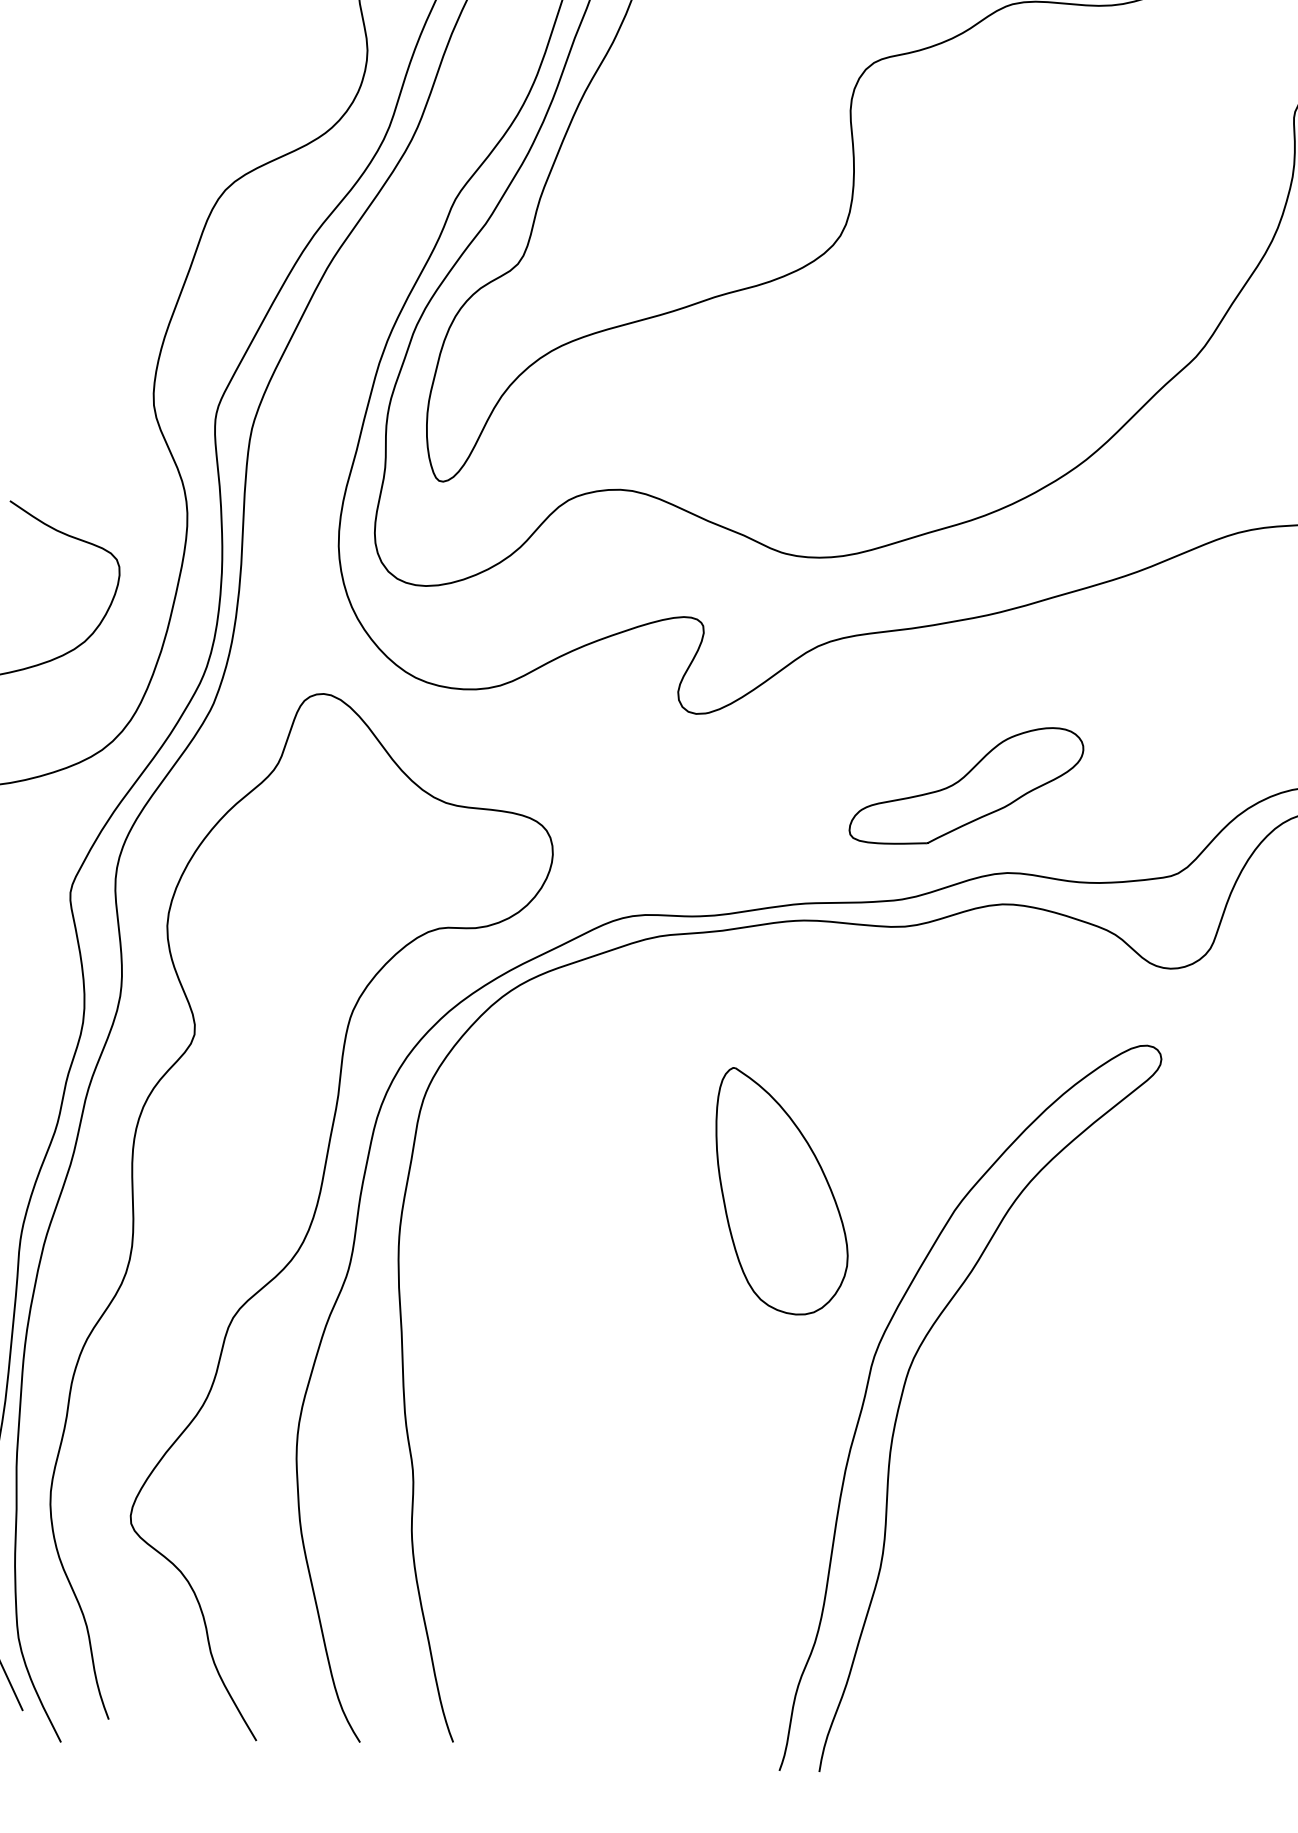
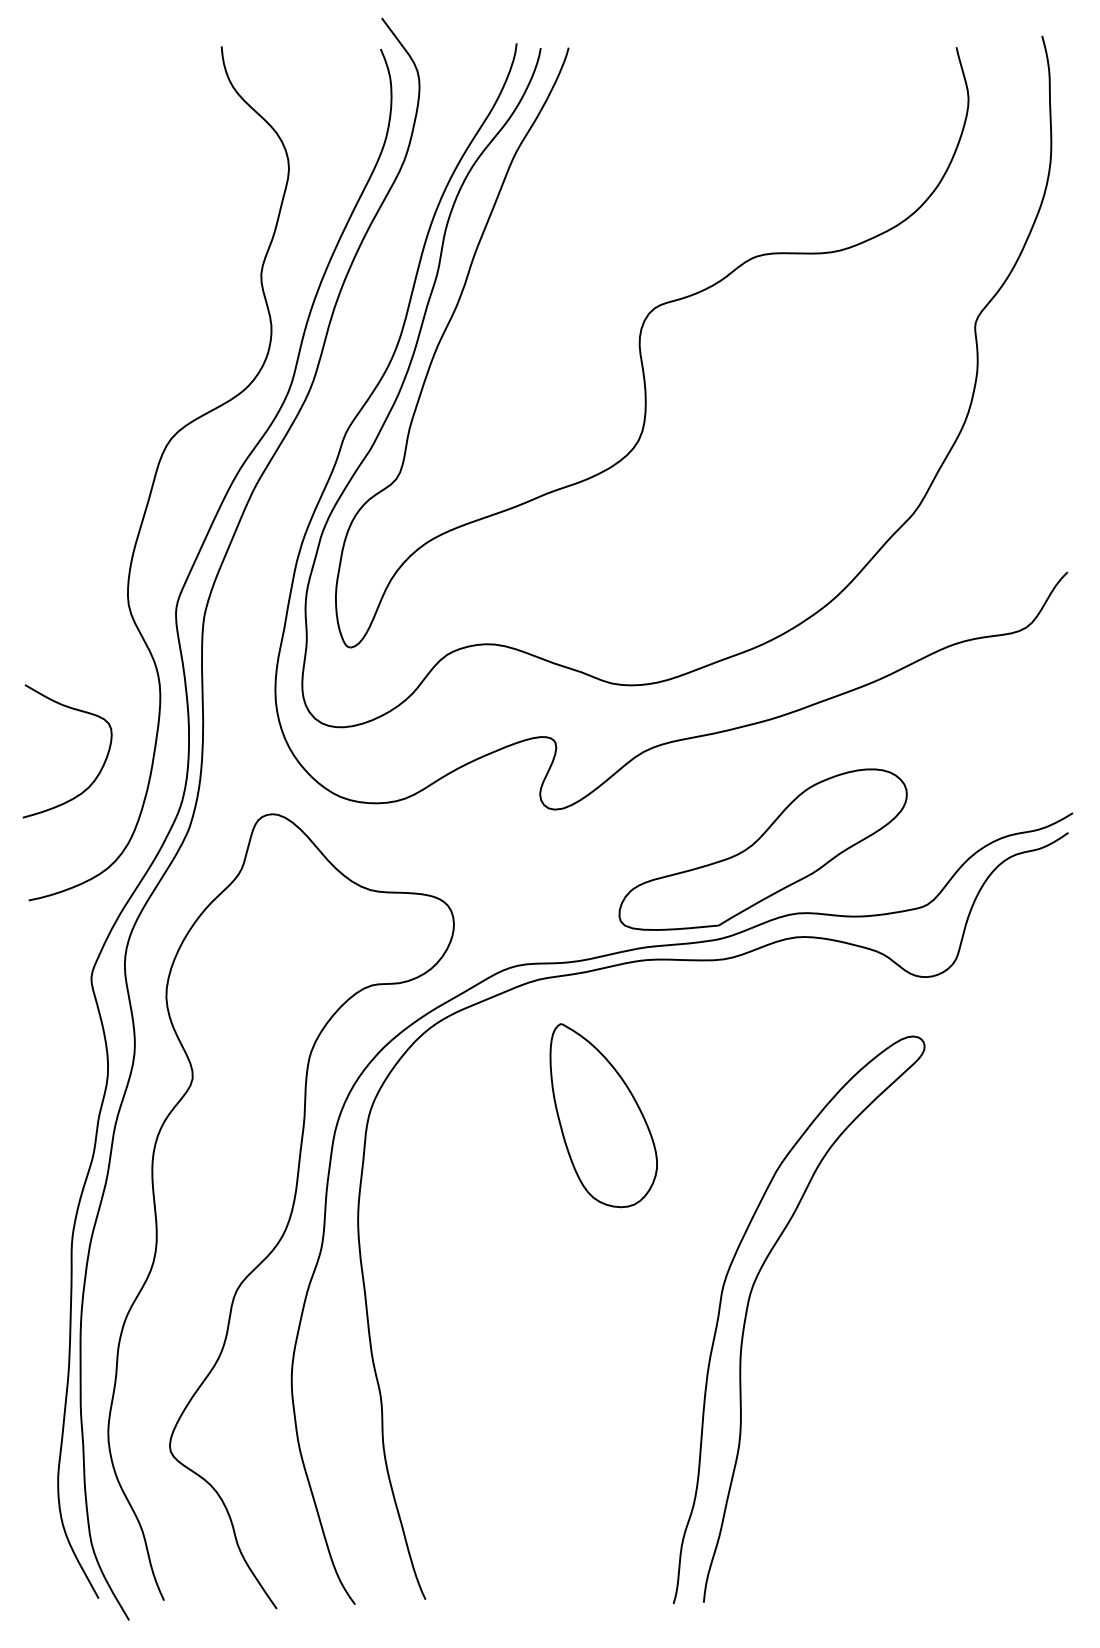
part: (965, 785) -> (762, 849), size x1.67
part: (781, 1192) -> (603, 1115), moved

